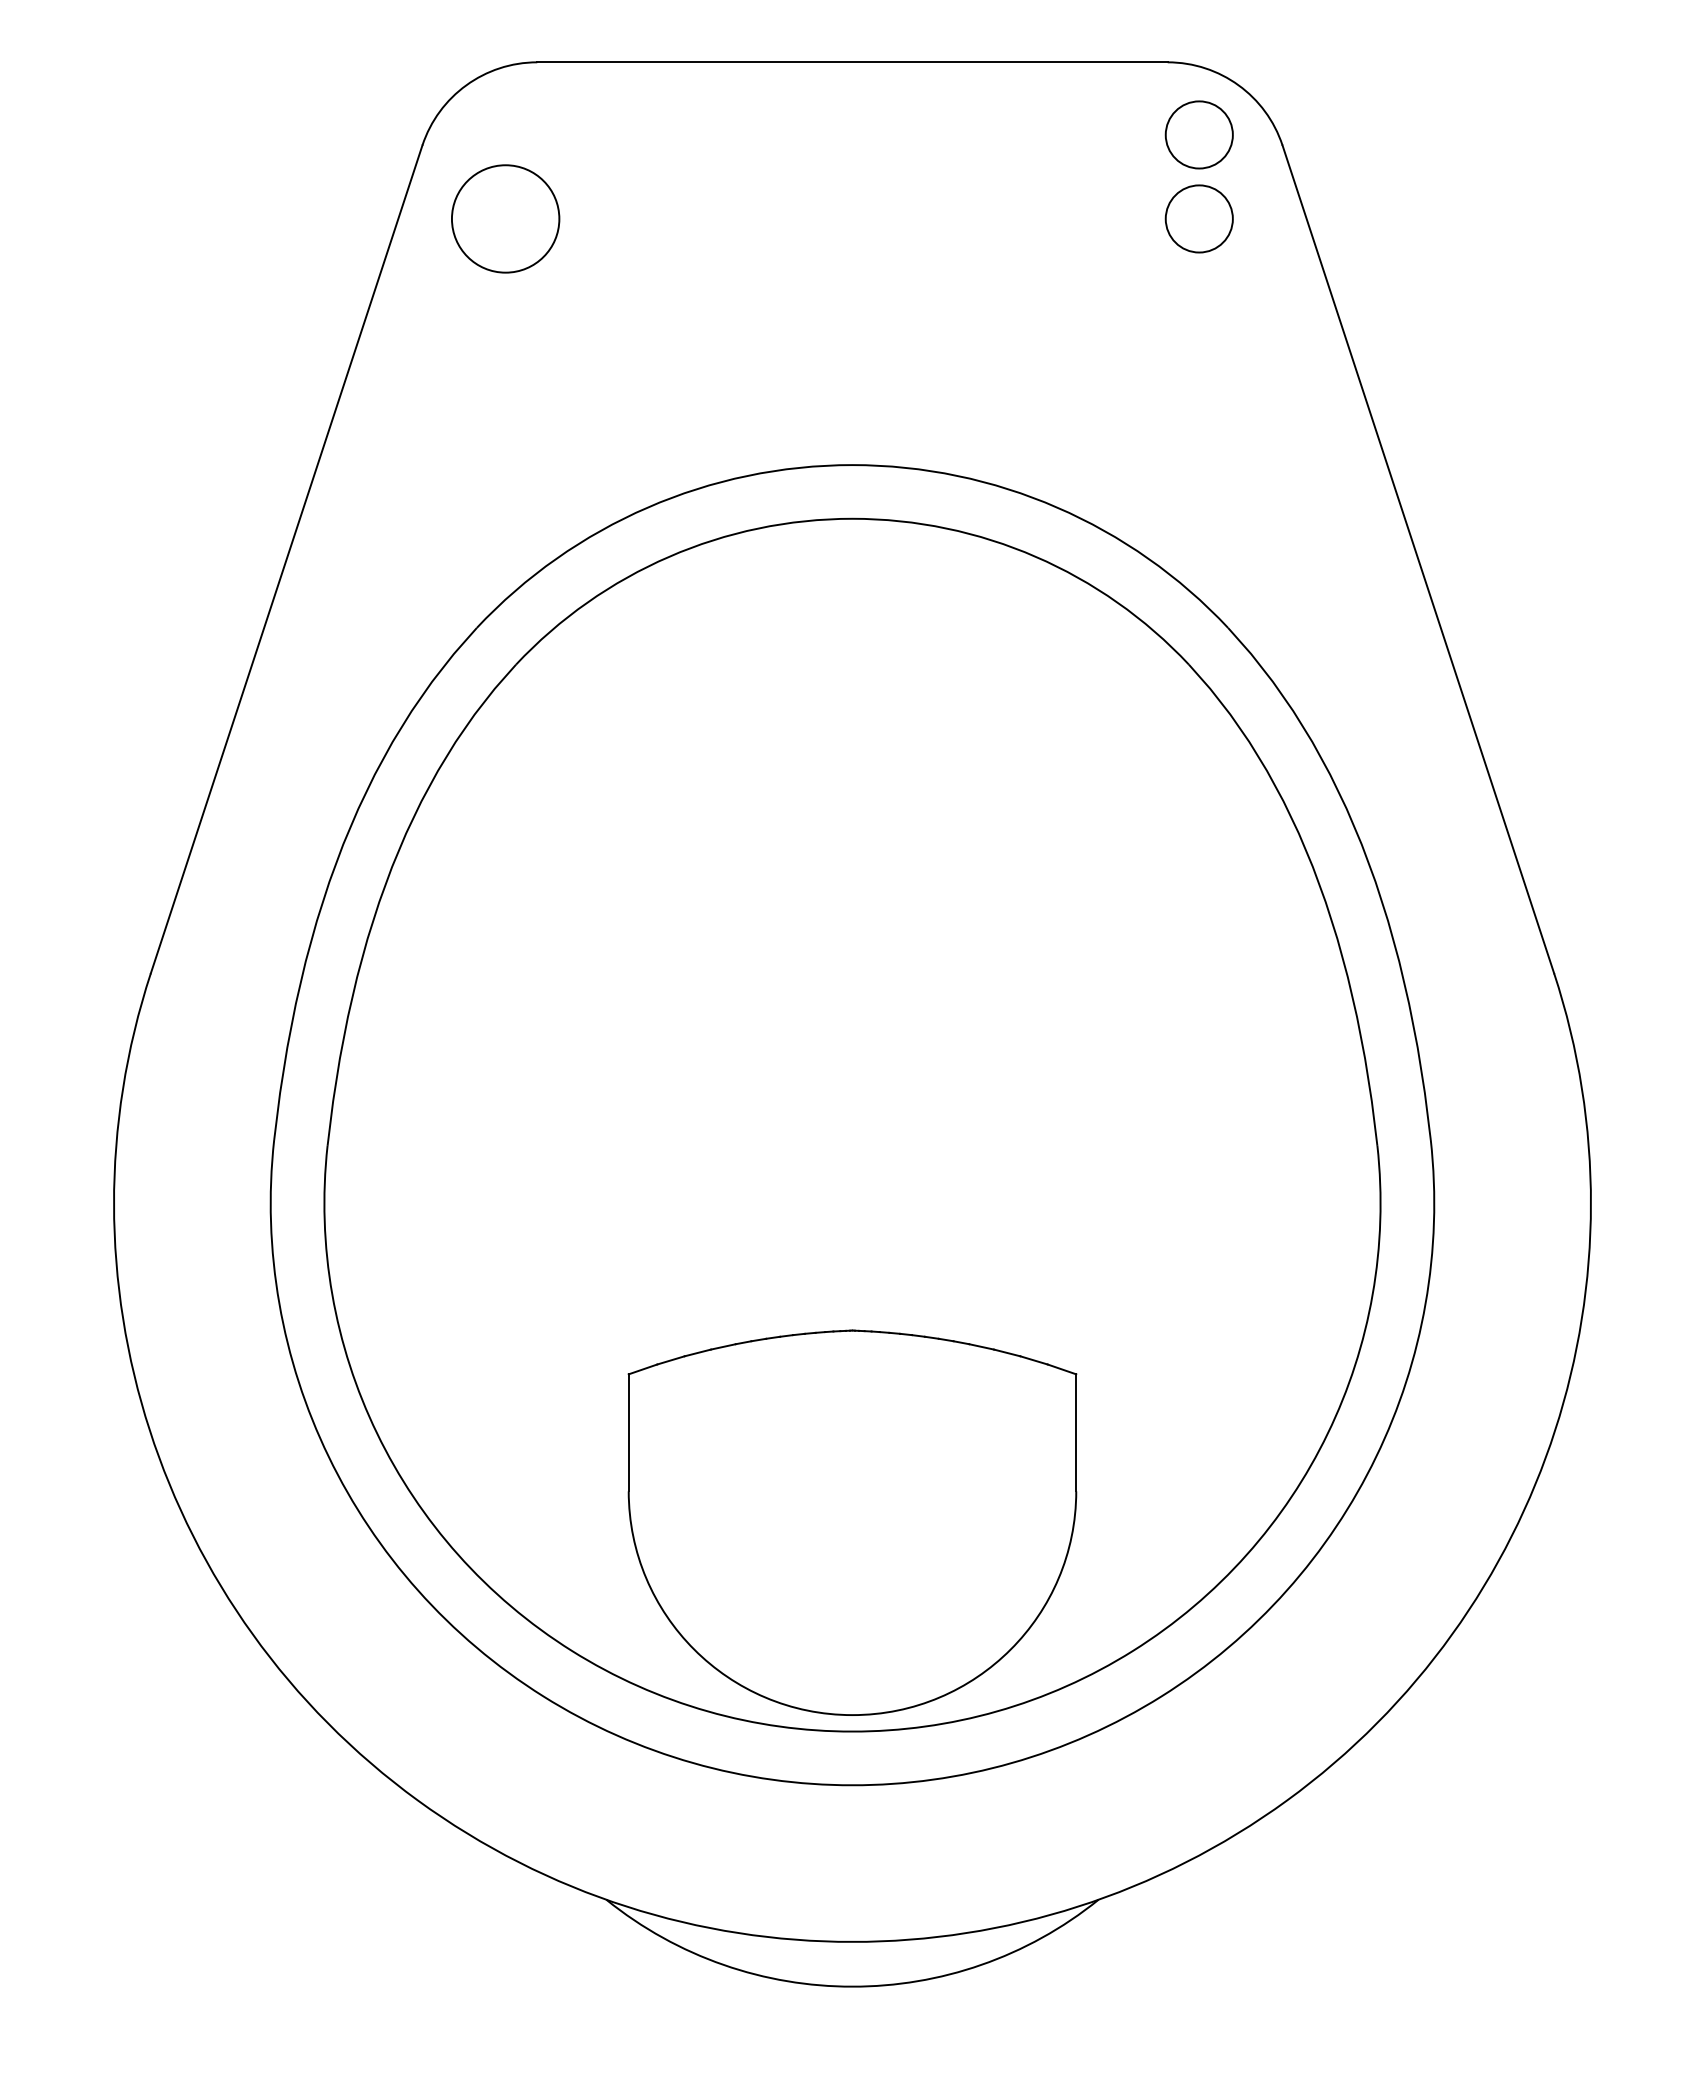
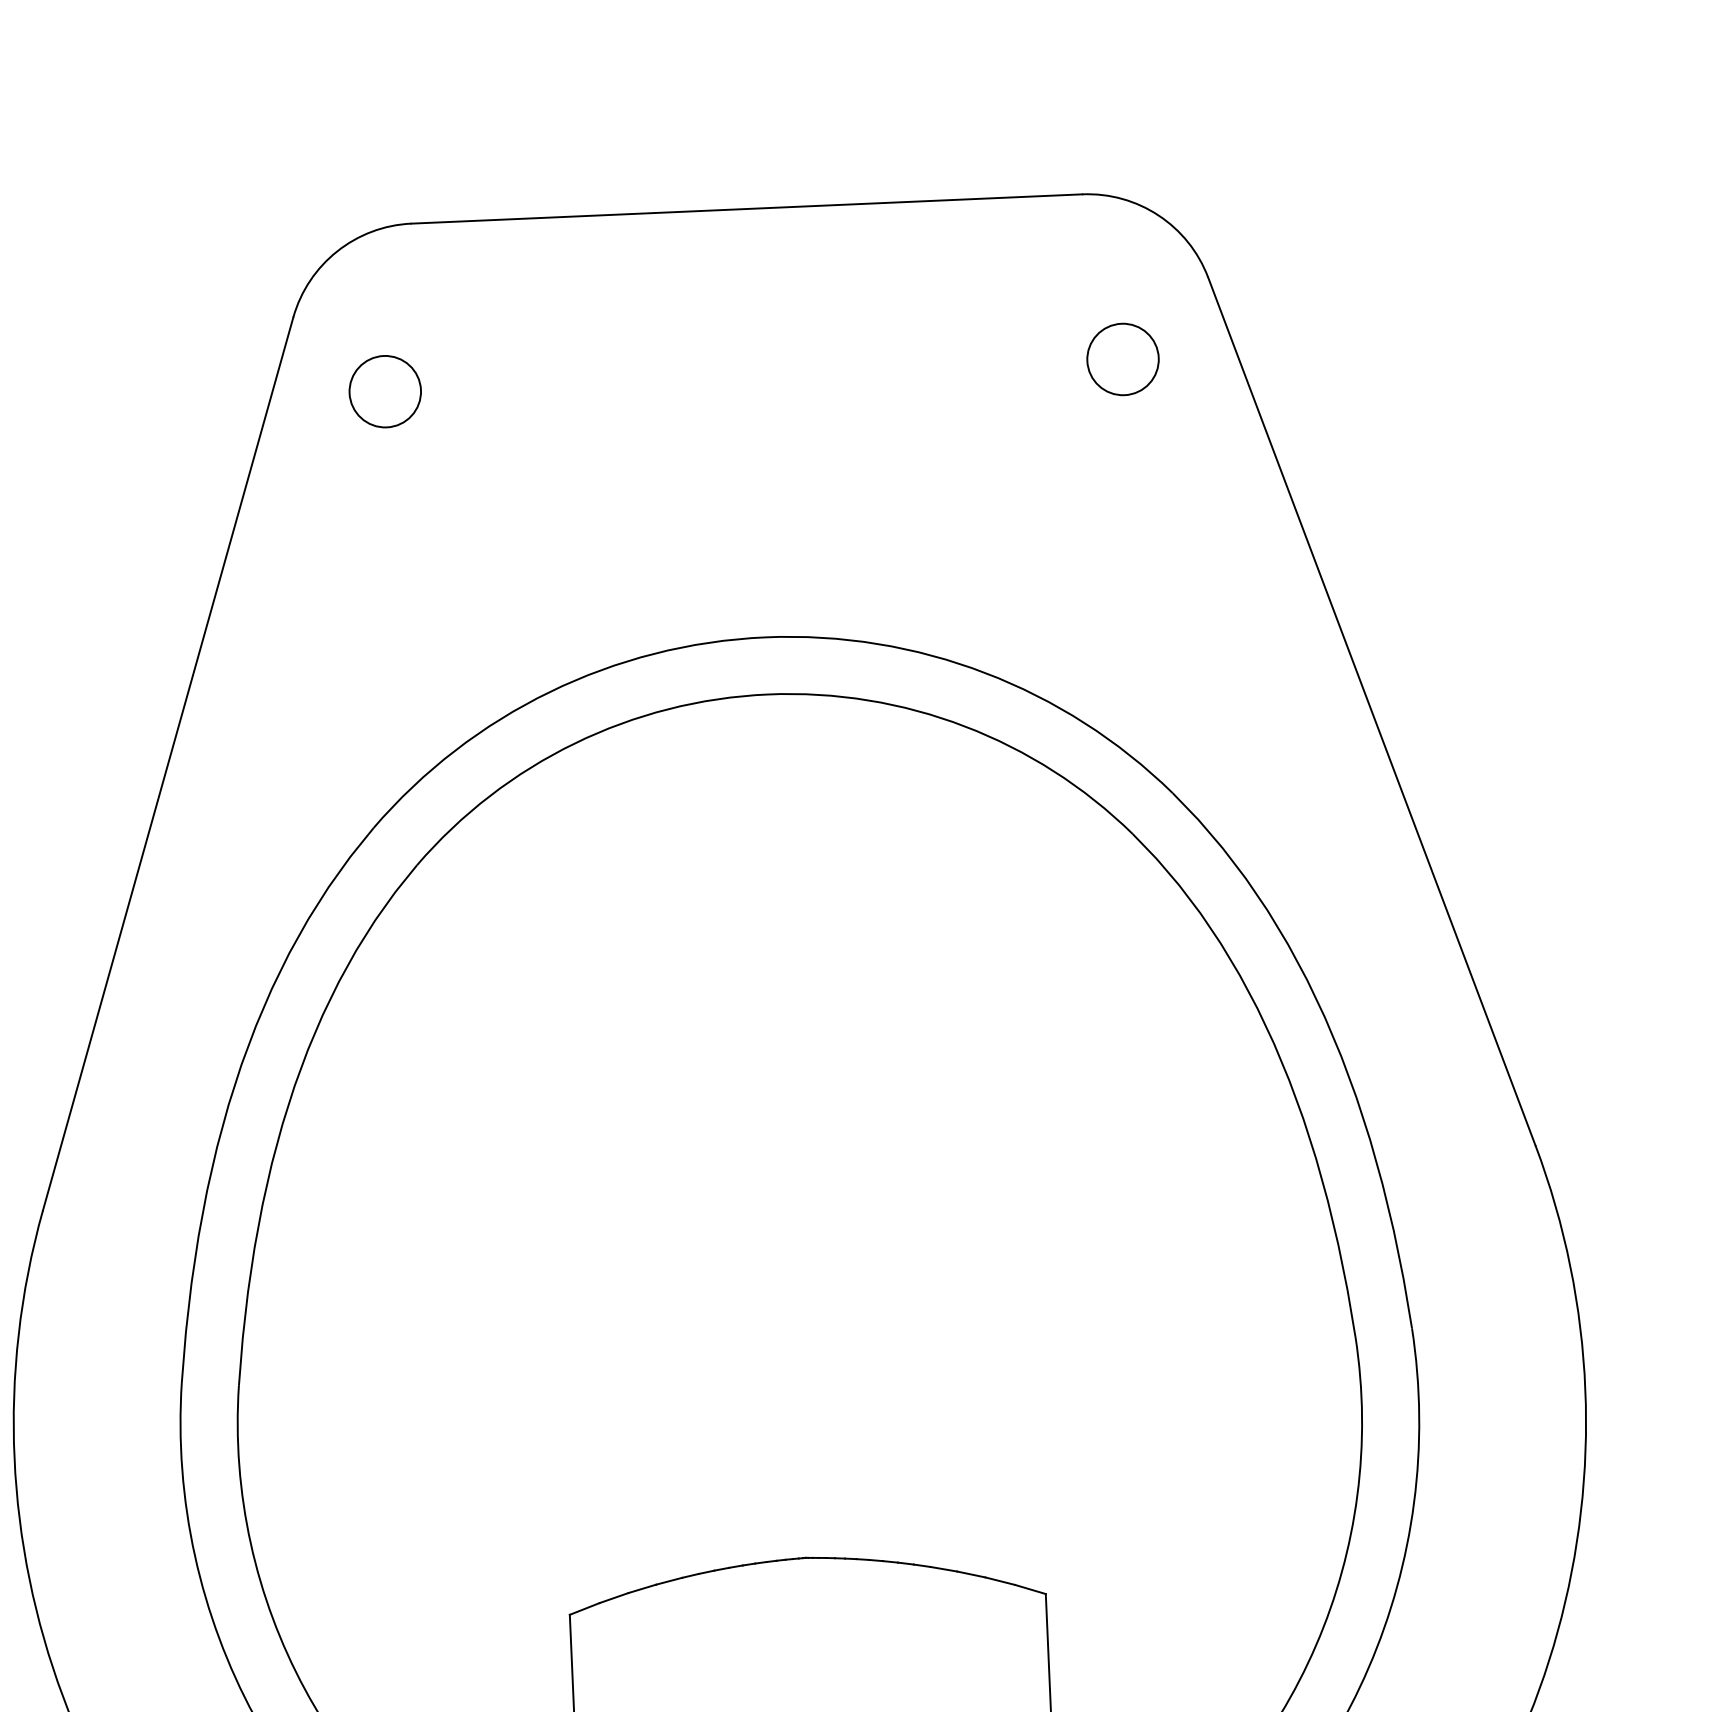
circle: (1198, 134) -> (1118, 269), removed
circle: (505, 218) -> (385, 391), size x0.62

